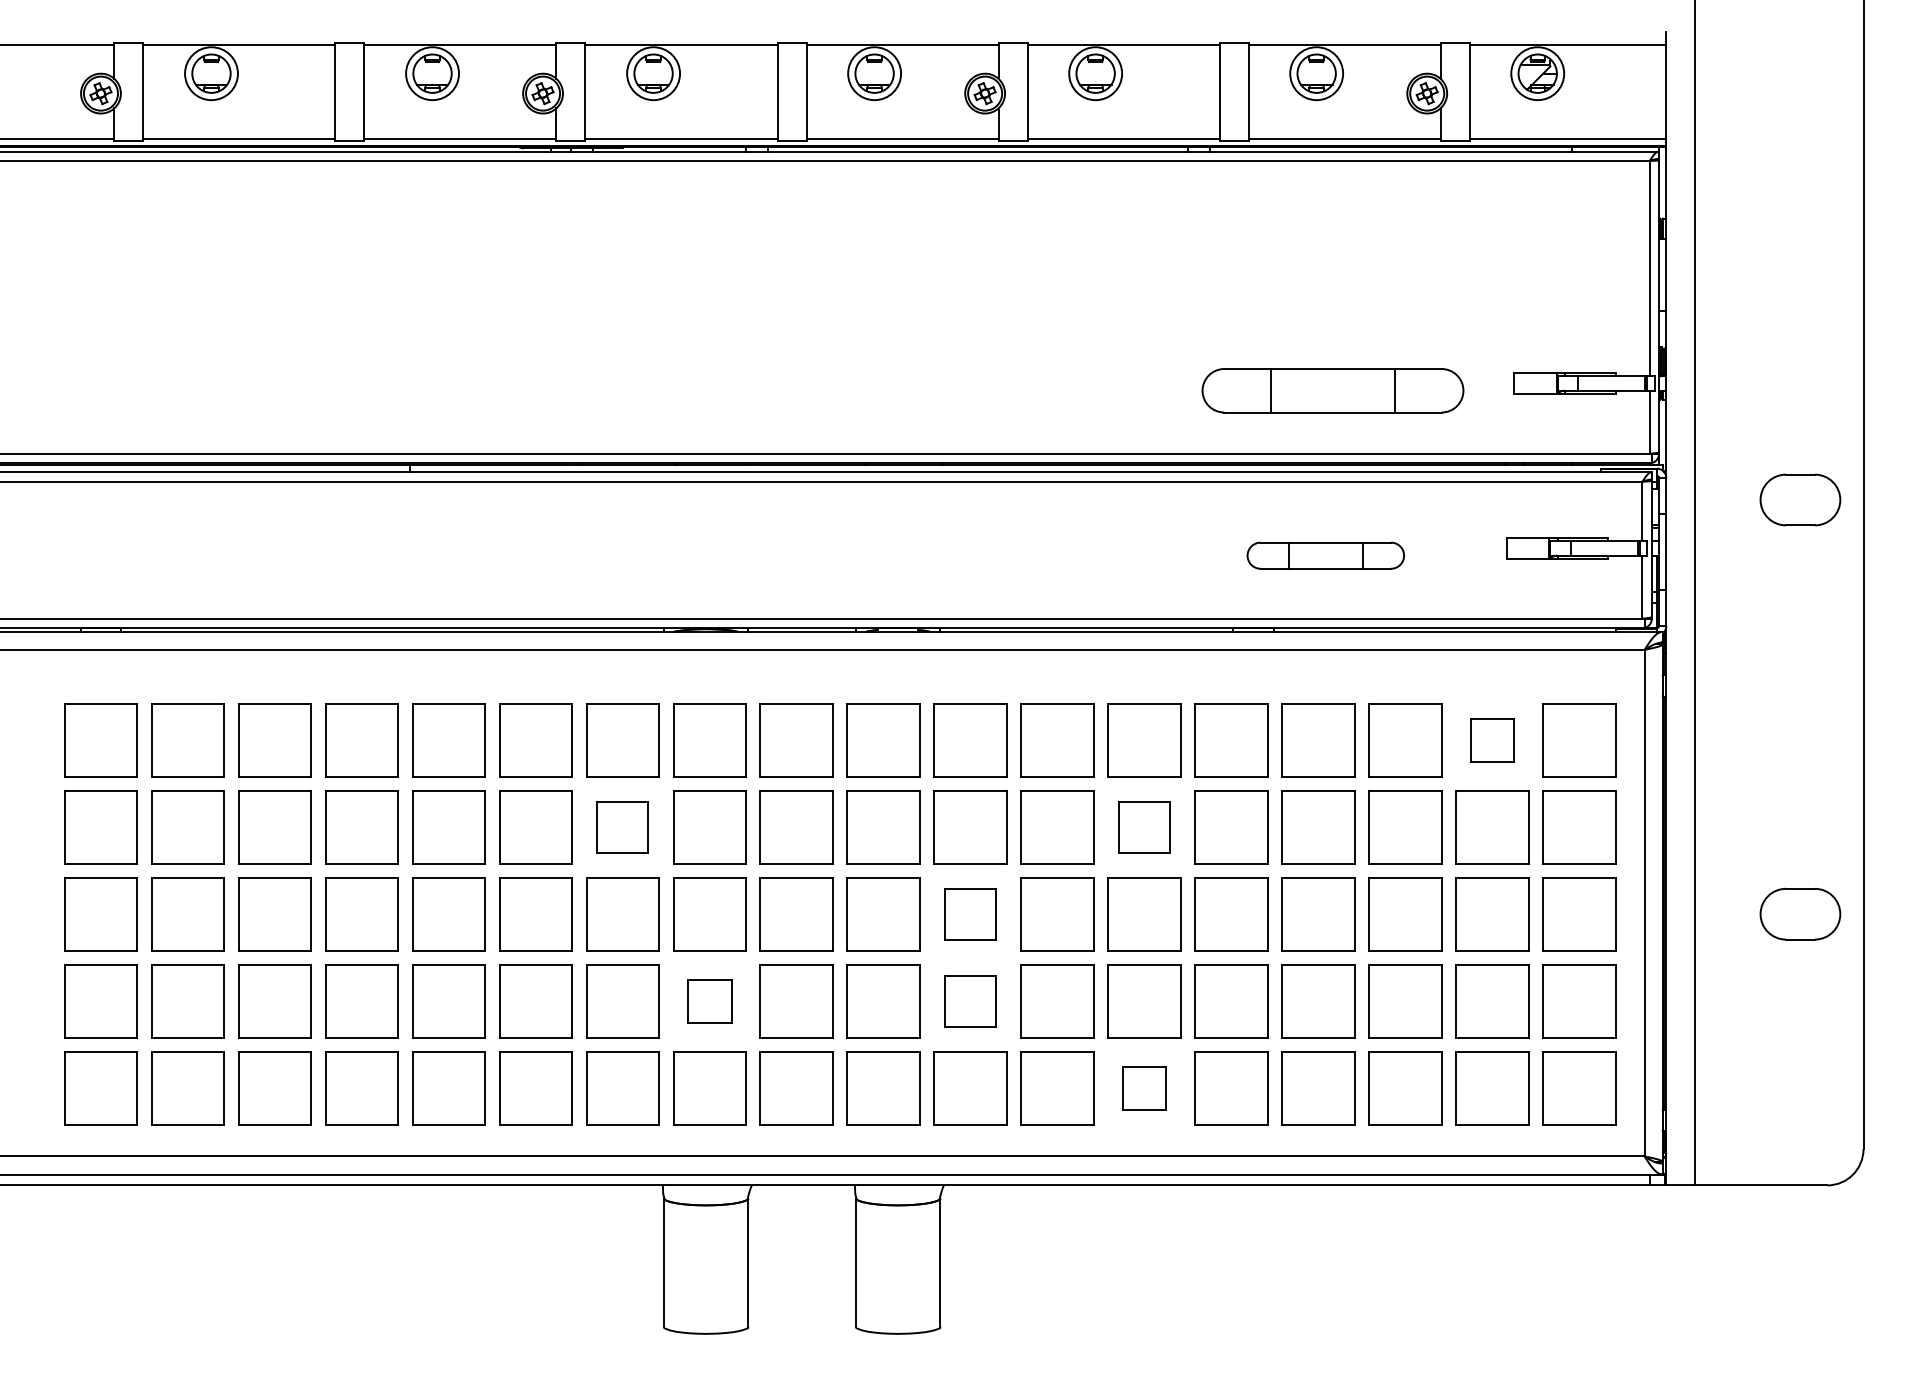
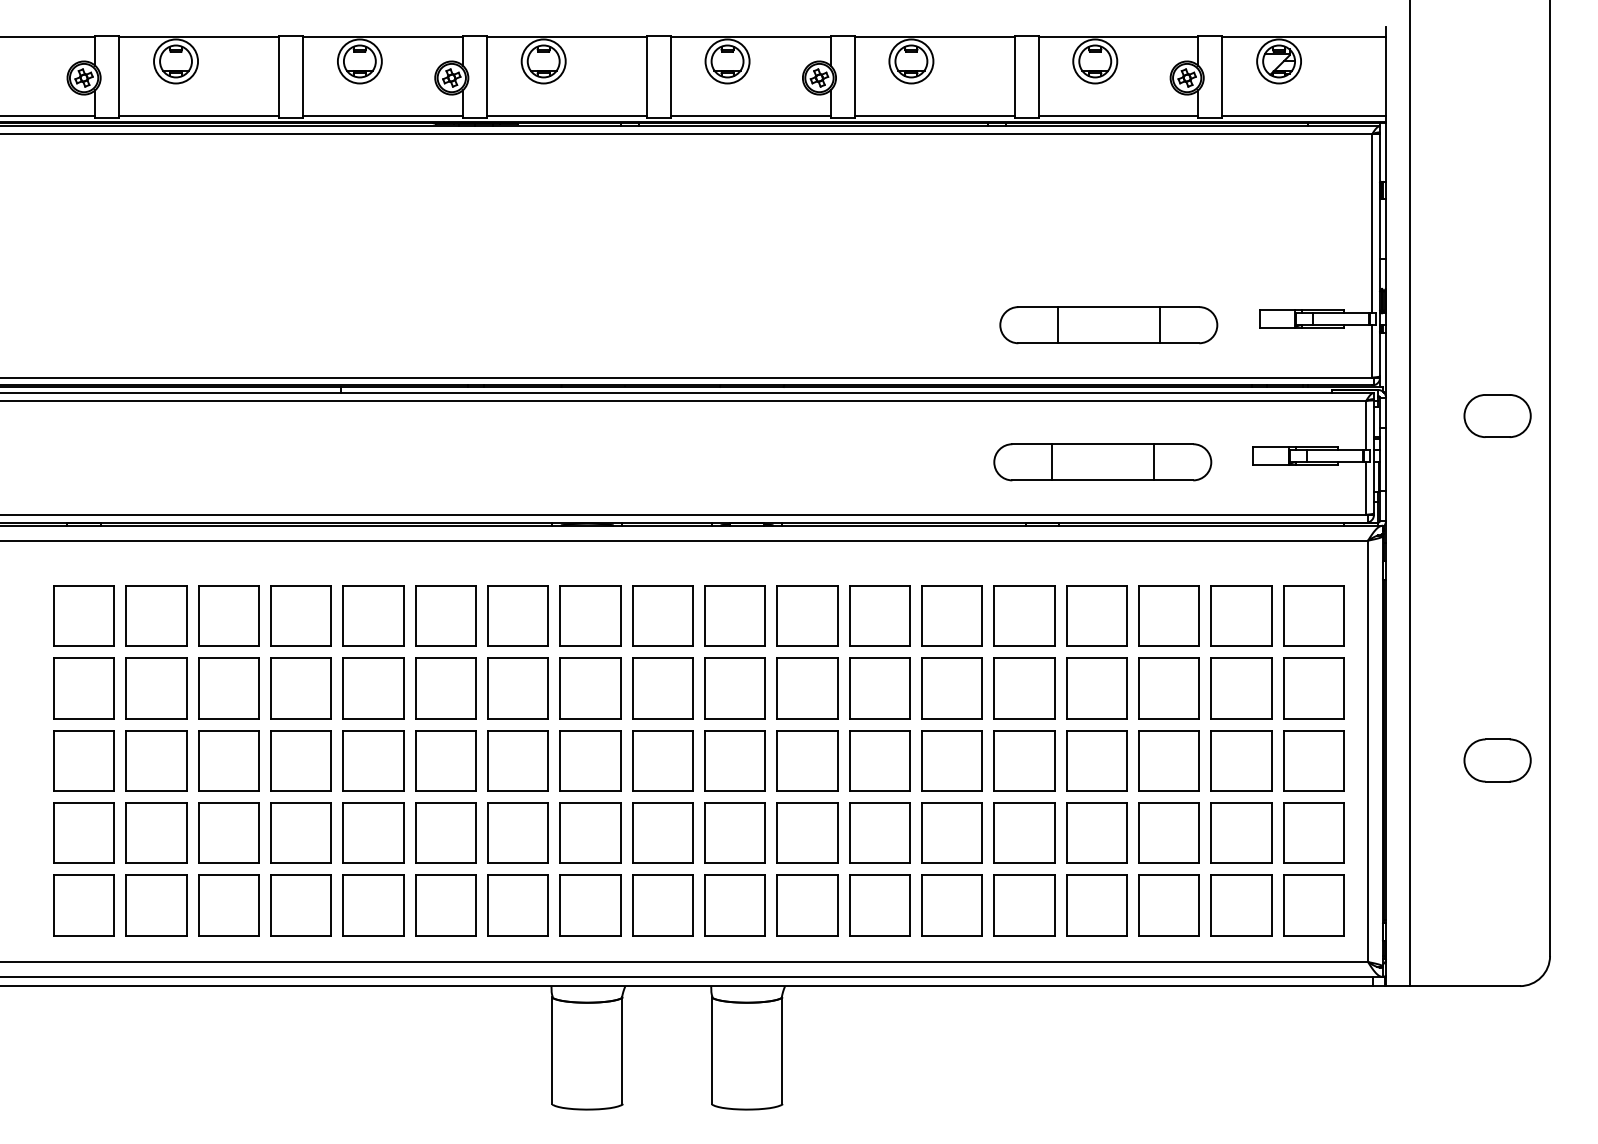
part: (1325, 555) -> (1102, 462), size x1.67
part: (1492, 739) -> (1241, 615), size x1.67
part: (622, 827) -> (517, 688), size x1.43
part: (1143, 827) -> (951, 688), size x1.43
part: (970, 914) -> (807, 760), size x1.43
part: (709, 1000) -> (590, 832), size x1.67
part: (970, 1000) -> (807, 832), size x1.43
part: (1143, 1088) -> (951, 905), size x1.67

